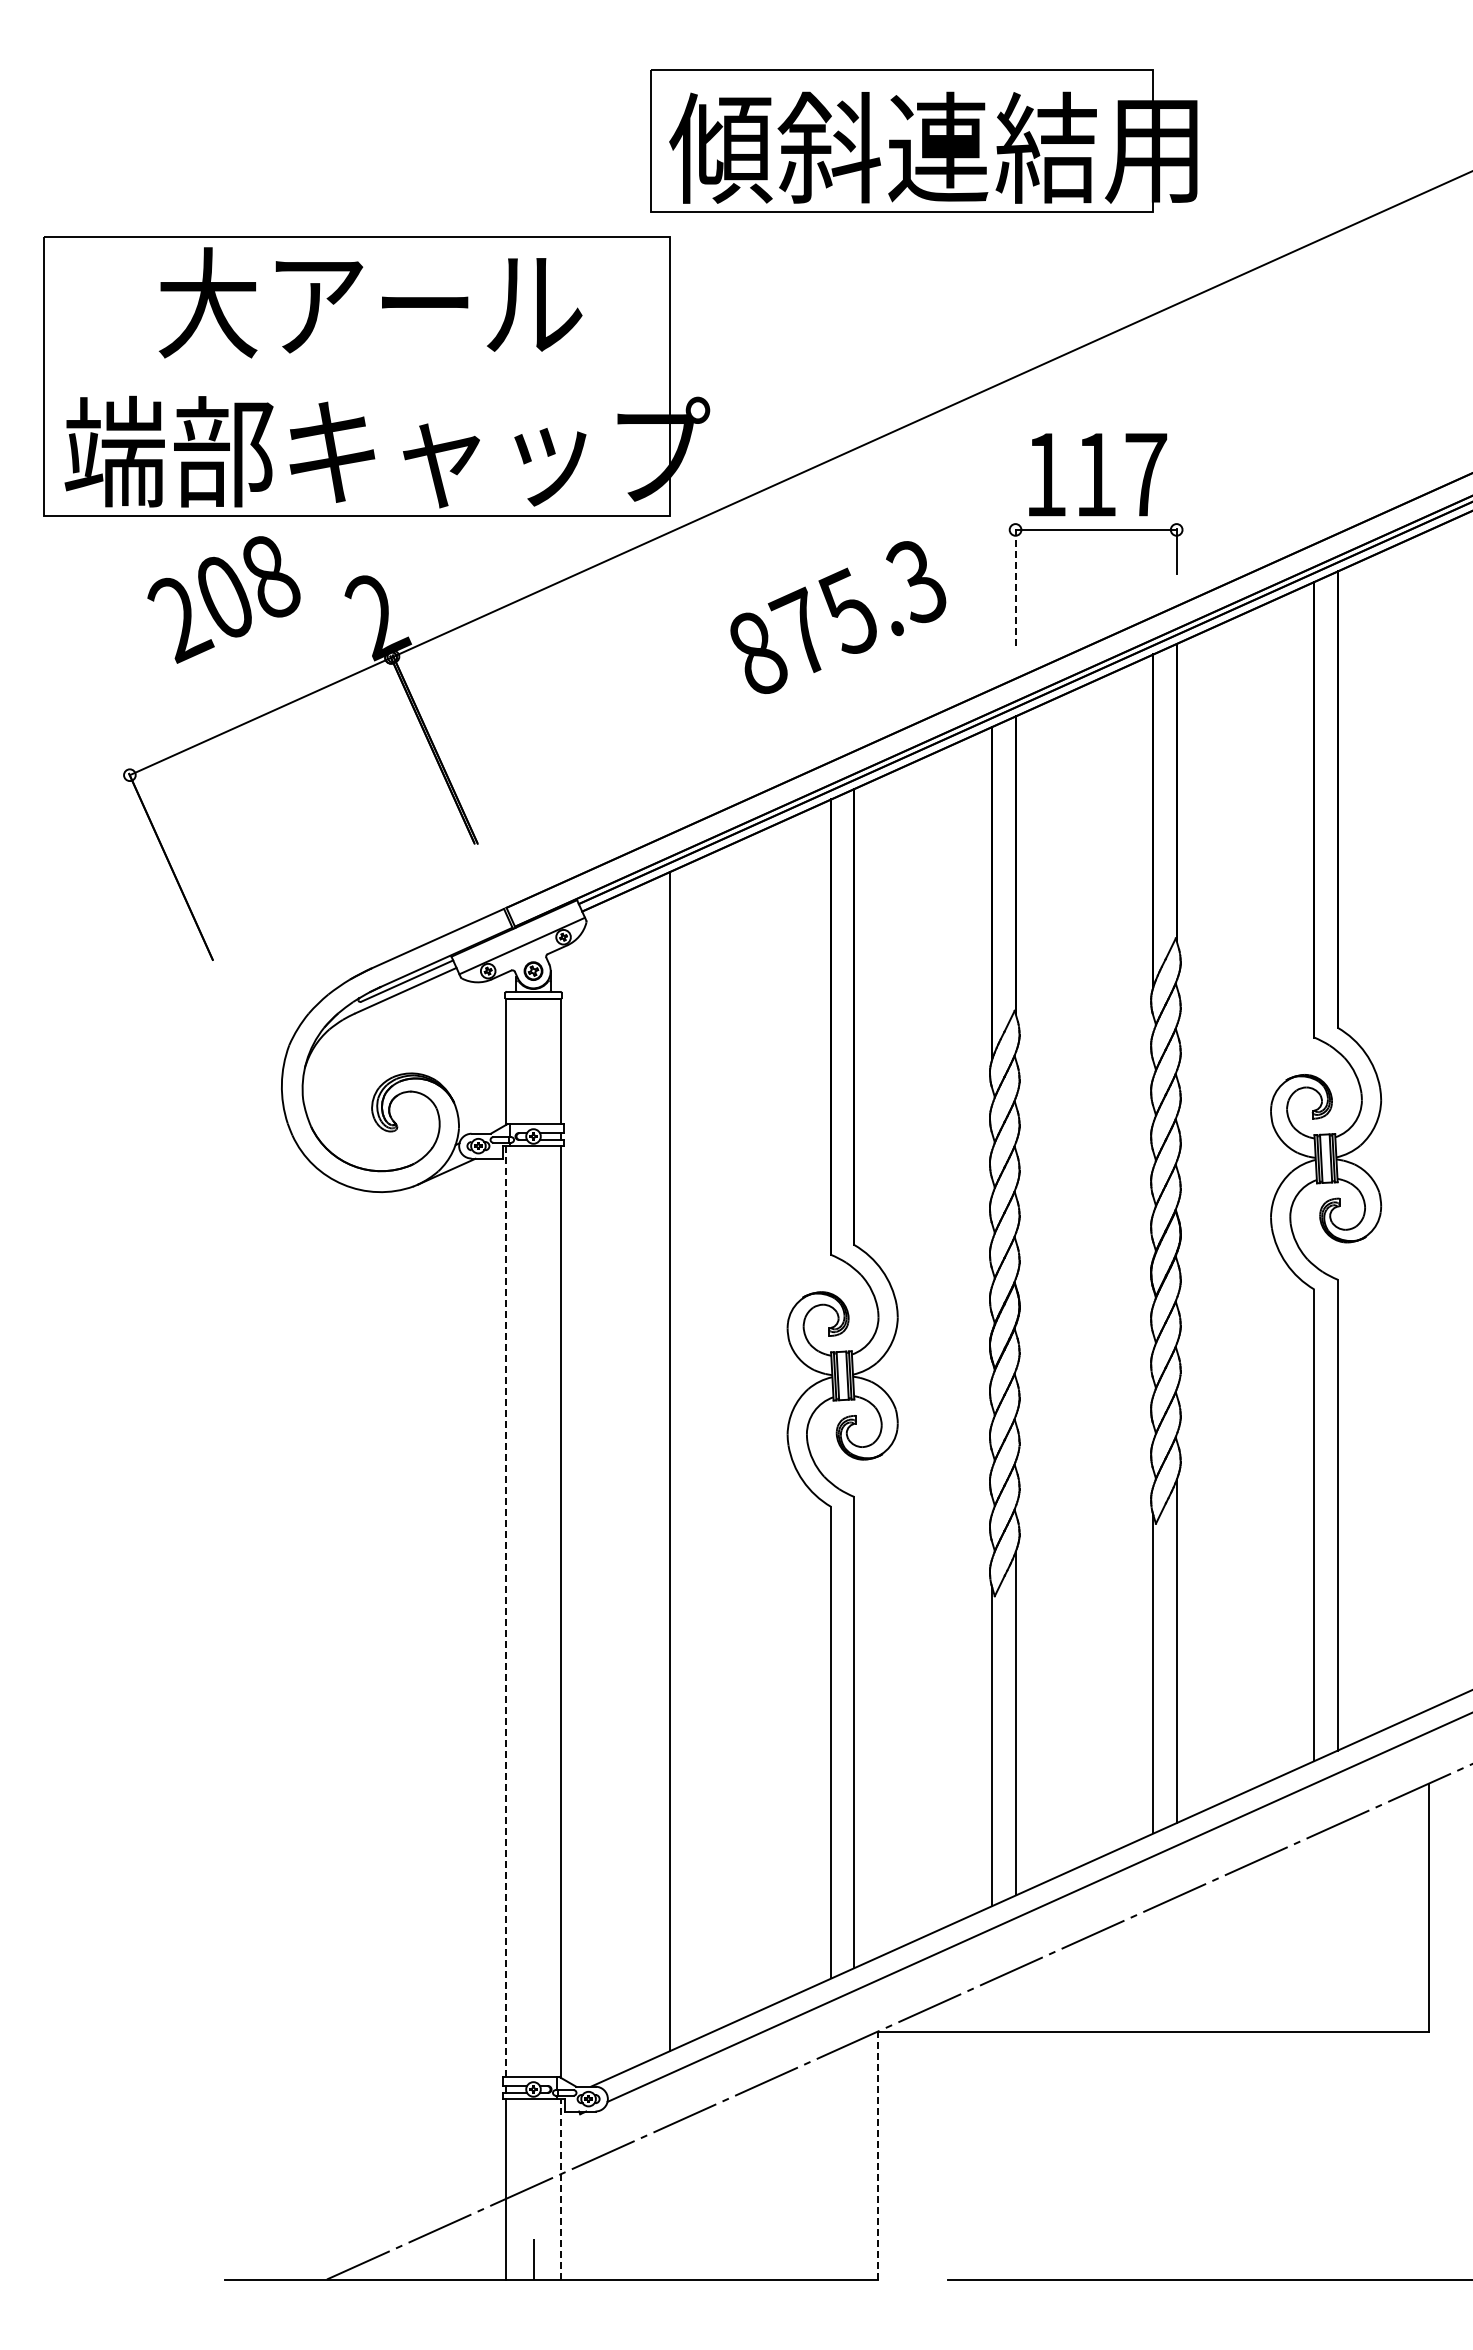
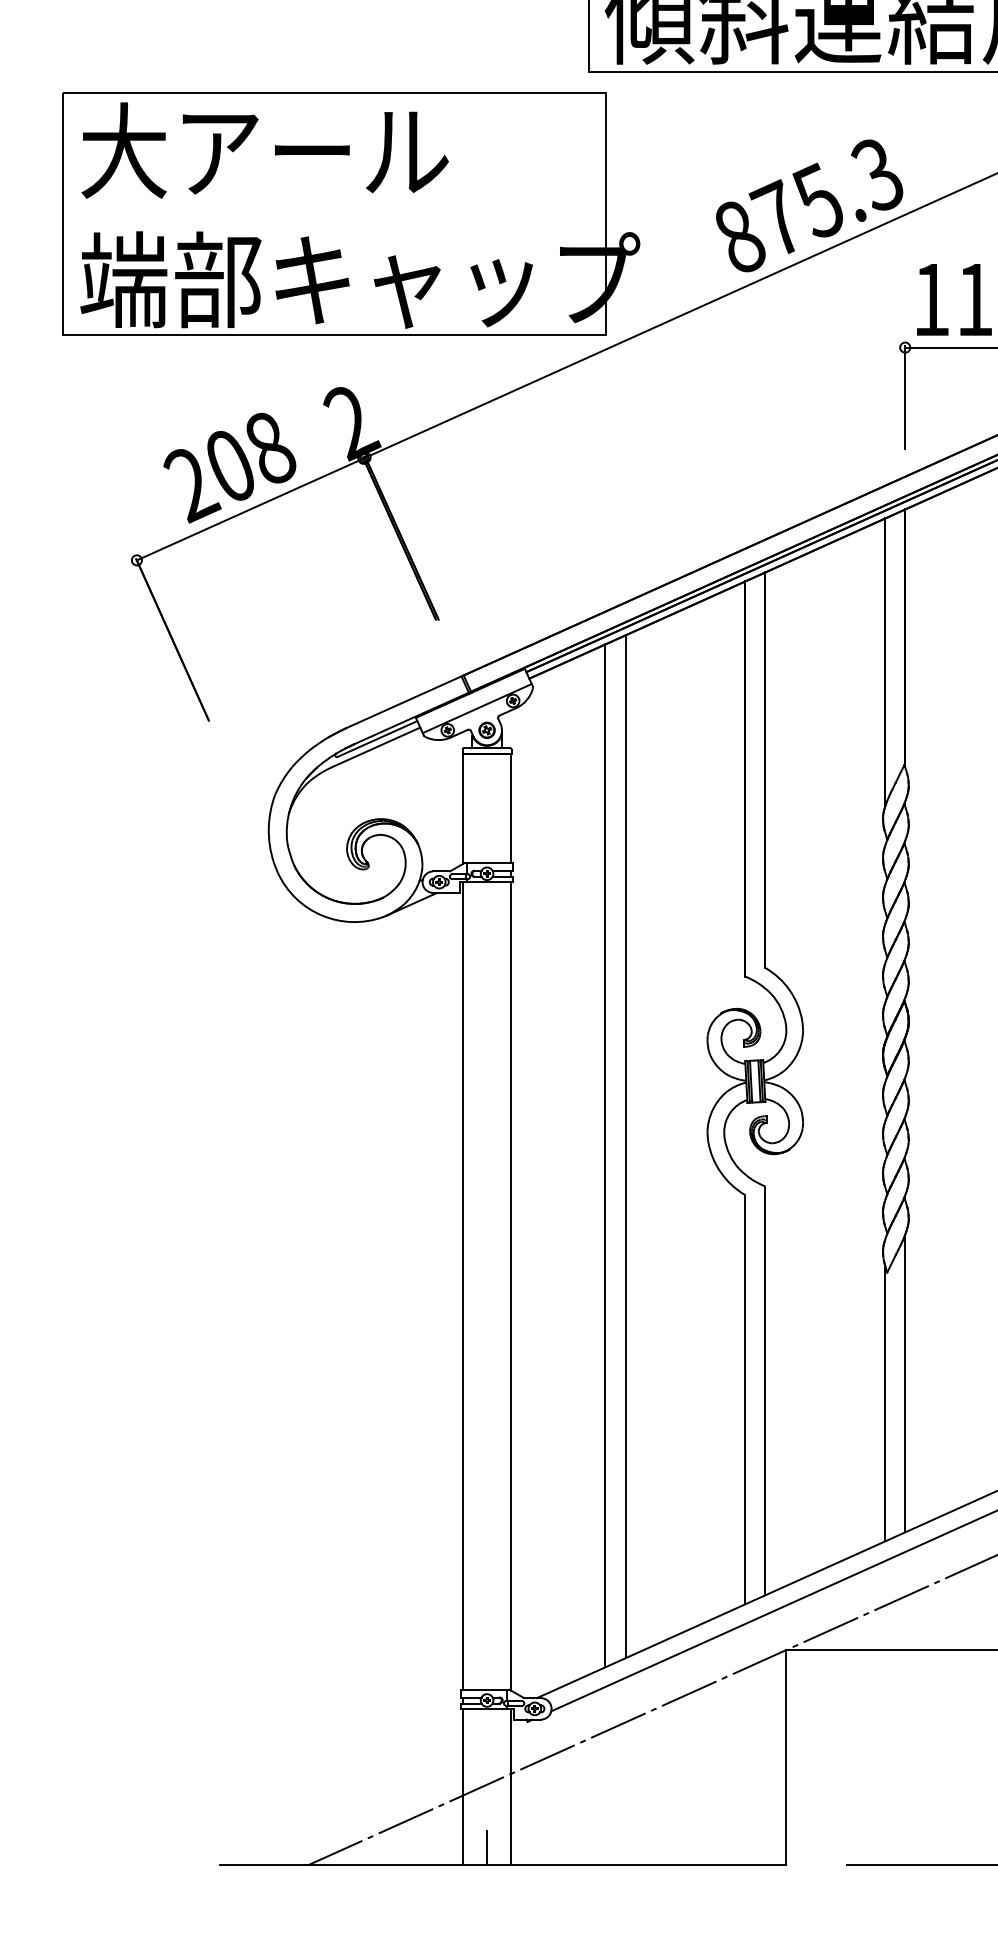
text: (370, 302) -> (264, 150), moved
line: (1015, 587) -> (905, 397), dashed -> solid
text: (223, 599) -> (229, 467), moved
text: (838, 617) -> (809, 205), moved
line: (693, 1450) -> (625, 1146), added
line: (505, 1612) -> (462, 1286), dashed -> solid
line: (877, 2155) -> (785, 1757), dashed -> solid
line: (561, 2188) -> (511, 1786), dashed -> solid

